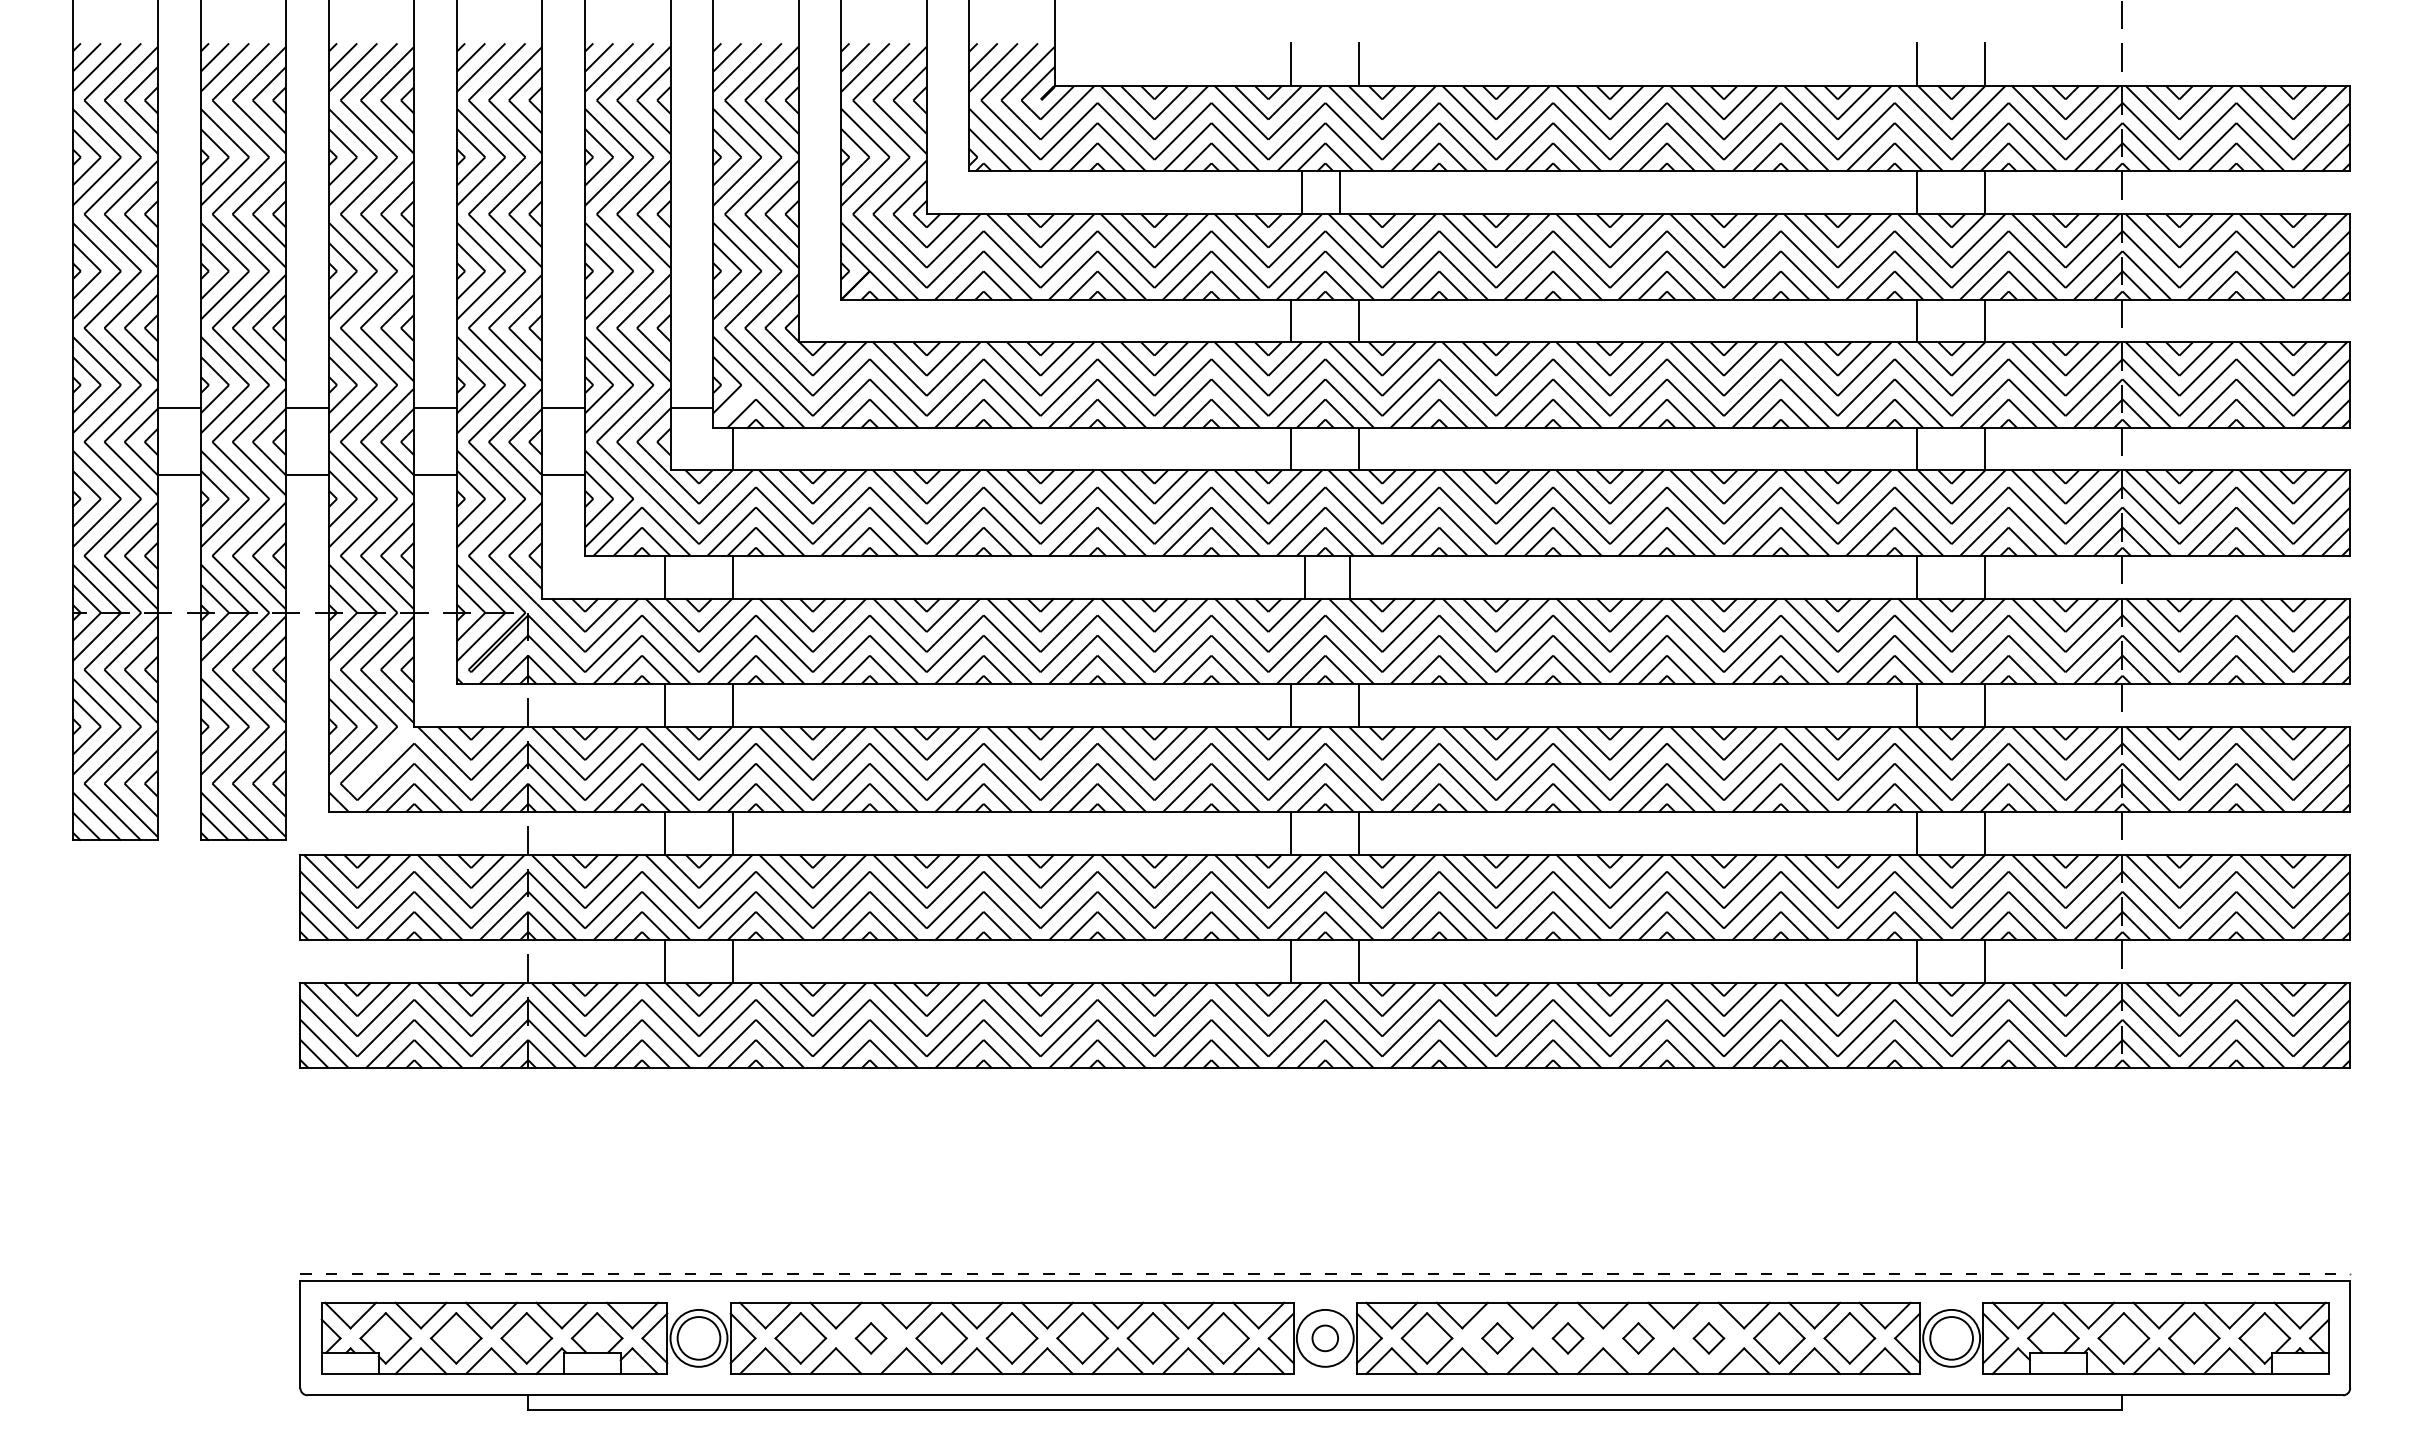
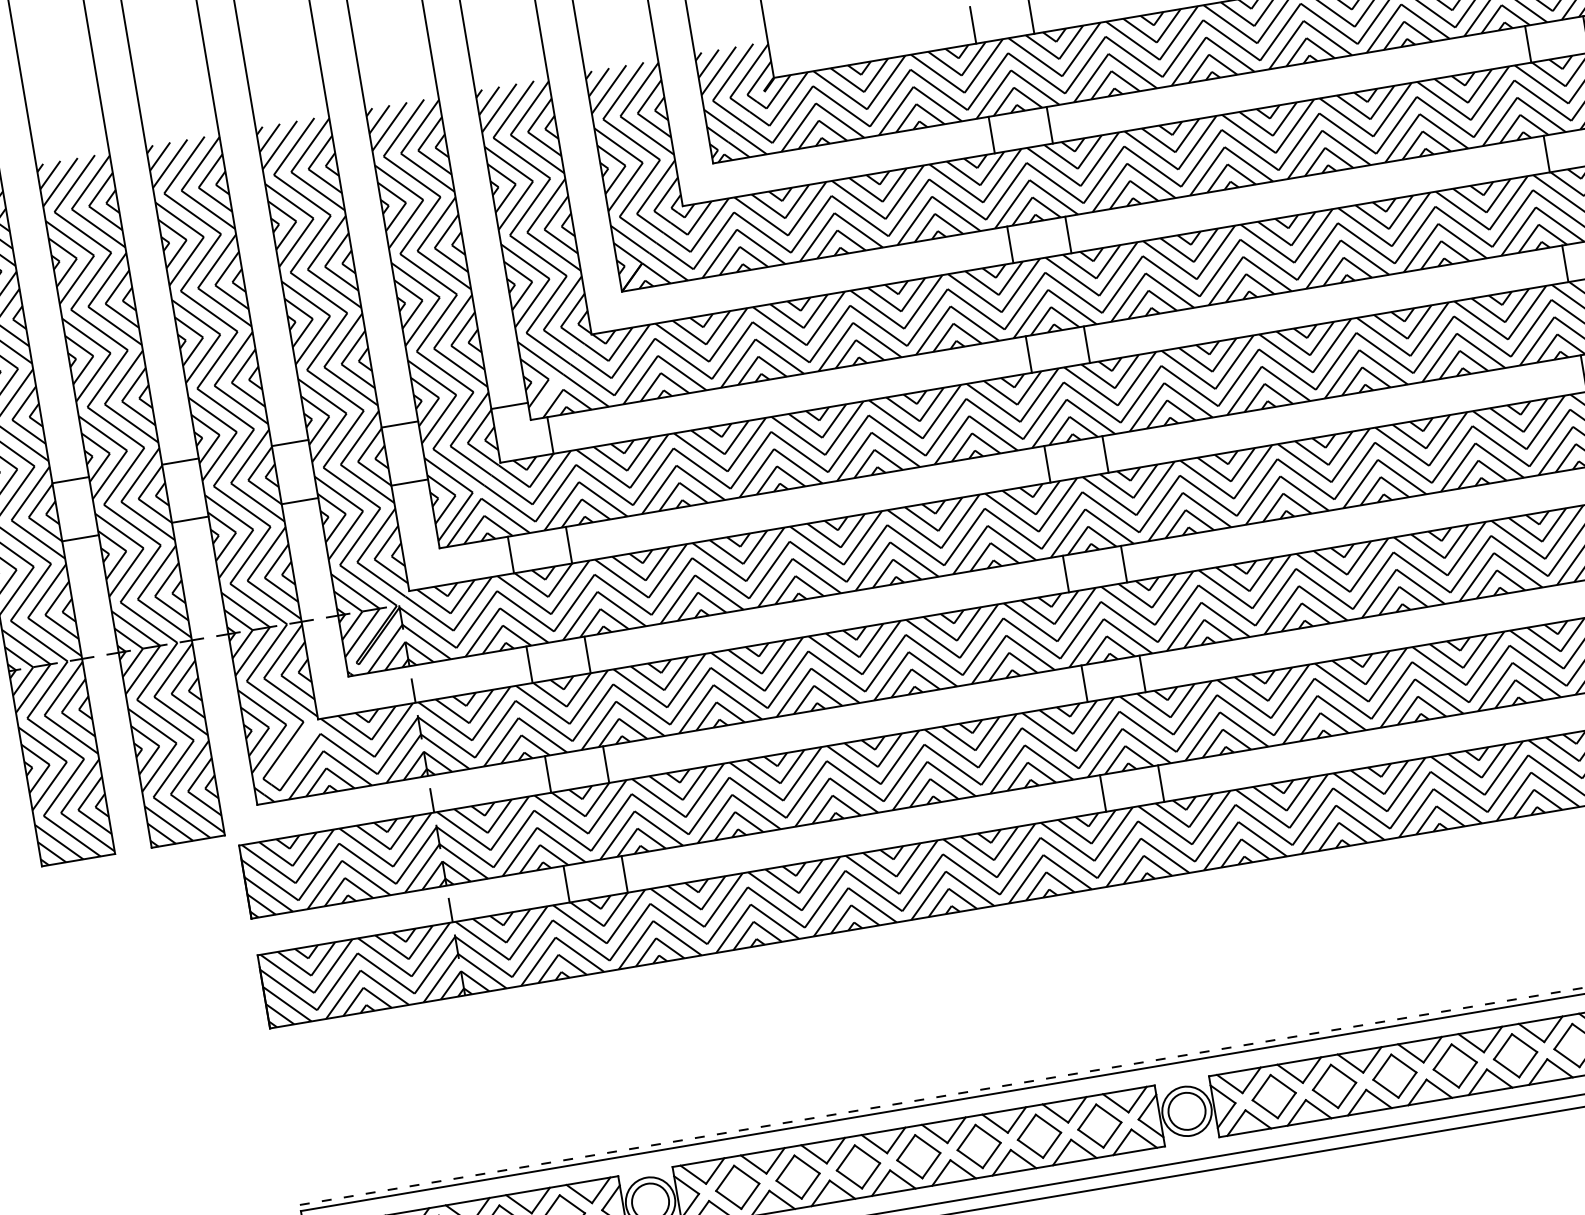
line: (1301, 192) -> (1049, 125), moved
line: (1340, 192) -> (992, 134), moved
line: (1304, 576) -> (1105, 453), moved
line: (1350, 576) -> (1047, 463), moved
part: (870, 1338) -> (797, 1177), size x1.67
circle: (1324, 1338) -> (1186, 1111), size x1.67
part: (1497, 1338) -> (1334, 1086), size x1.67
part: (1567, 1338) -> (1394, 1076), size x1.67
part: (1638, 1338) -> (1455, 1066), size x1.67
part: (1708, 1338) -> (1515, 1055), size x1.67

